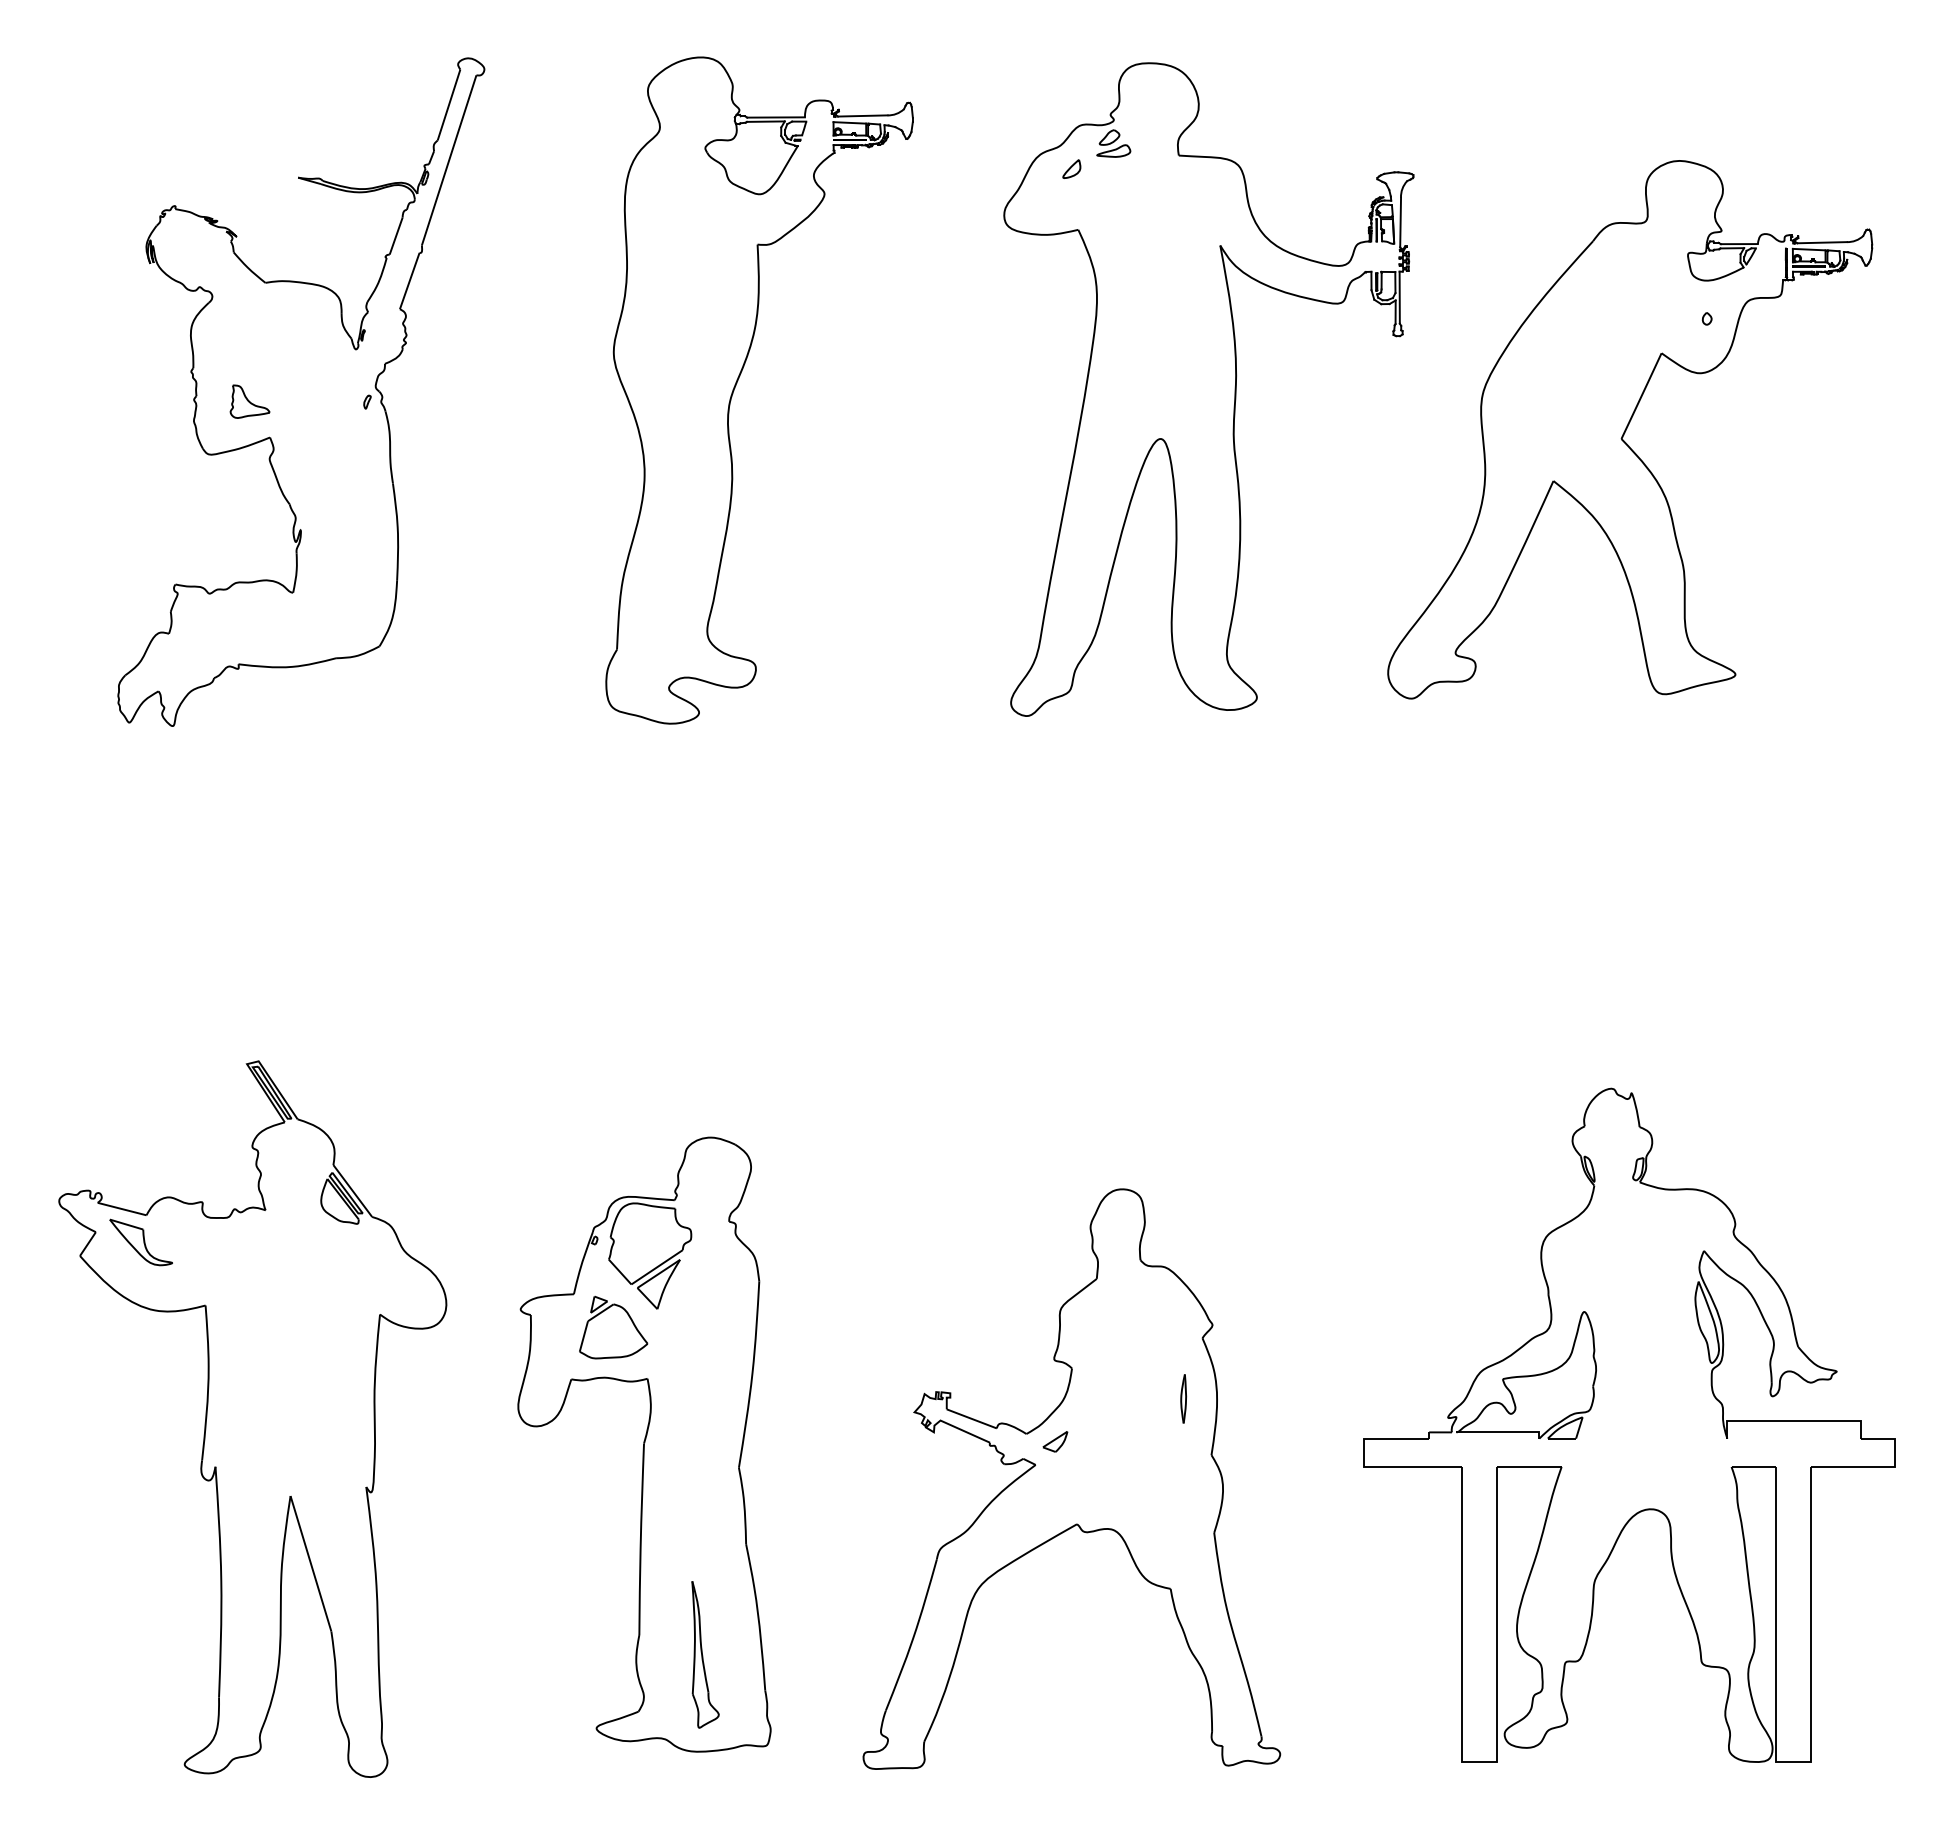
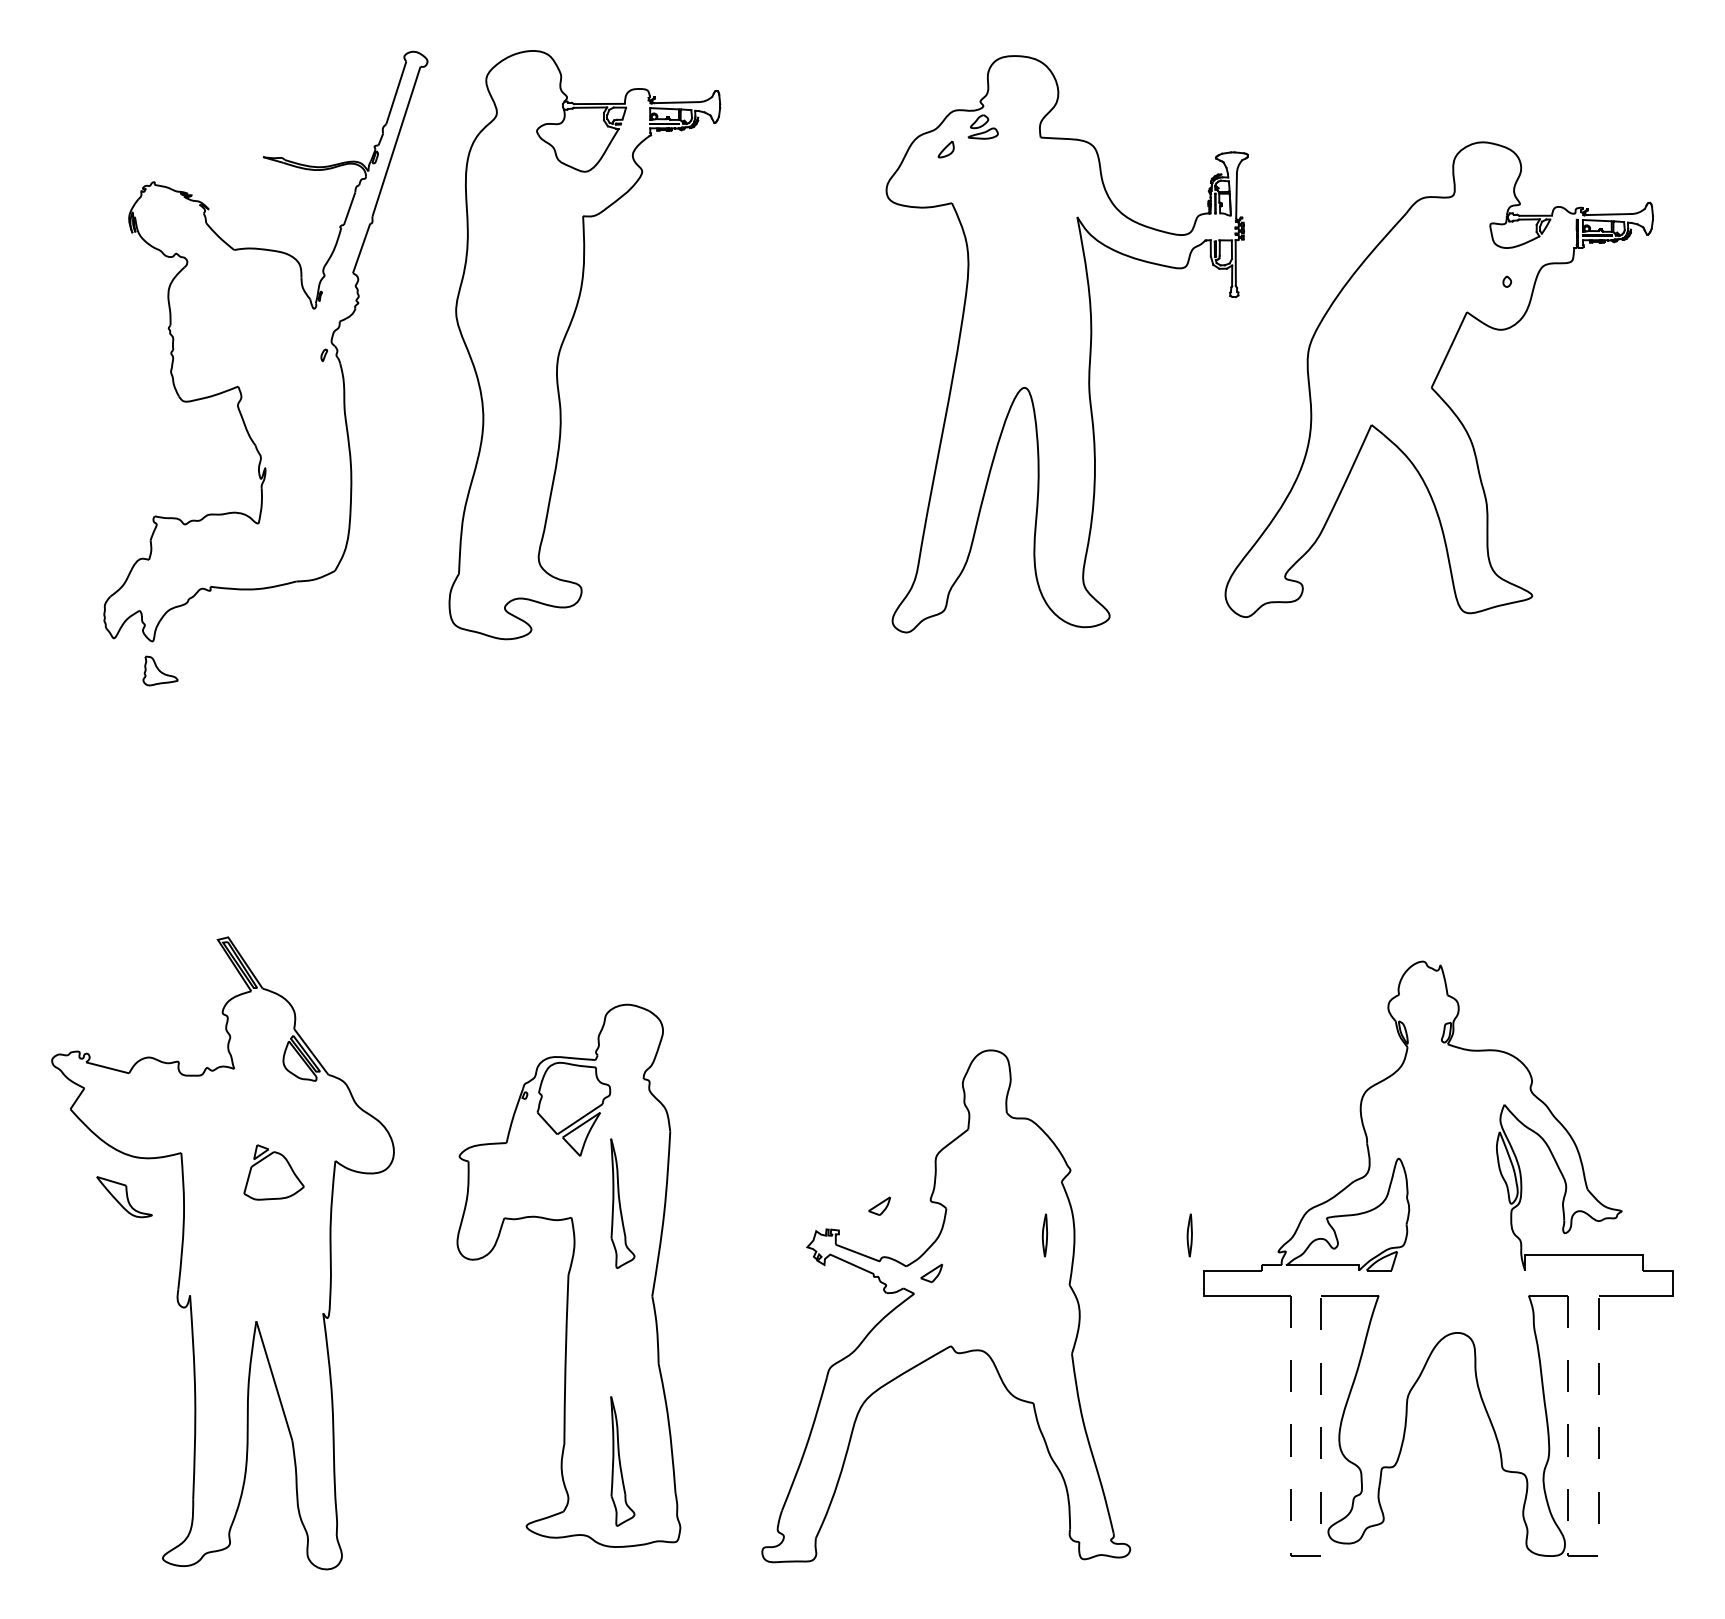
part: (737, 383) -> (565, 338), moved
part: (249, 401) -> (160, 670), moved
part: (140, 1242) -> (123, 1197), moved
part: (613, 1327) -> (273, 1172), moved
part: (705, 1362) -> (622, 1203), added
part: (996, 1365) -> (879, 1205), added
part: (1347, 1398) -> (1189, 1235), added
line: (1479, 1761) -> (1306, 1555), solid -> dashed
line: (1794, 1761) -> (1584, 1555), solid -> dashed

